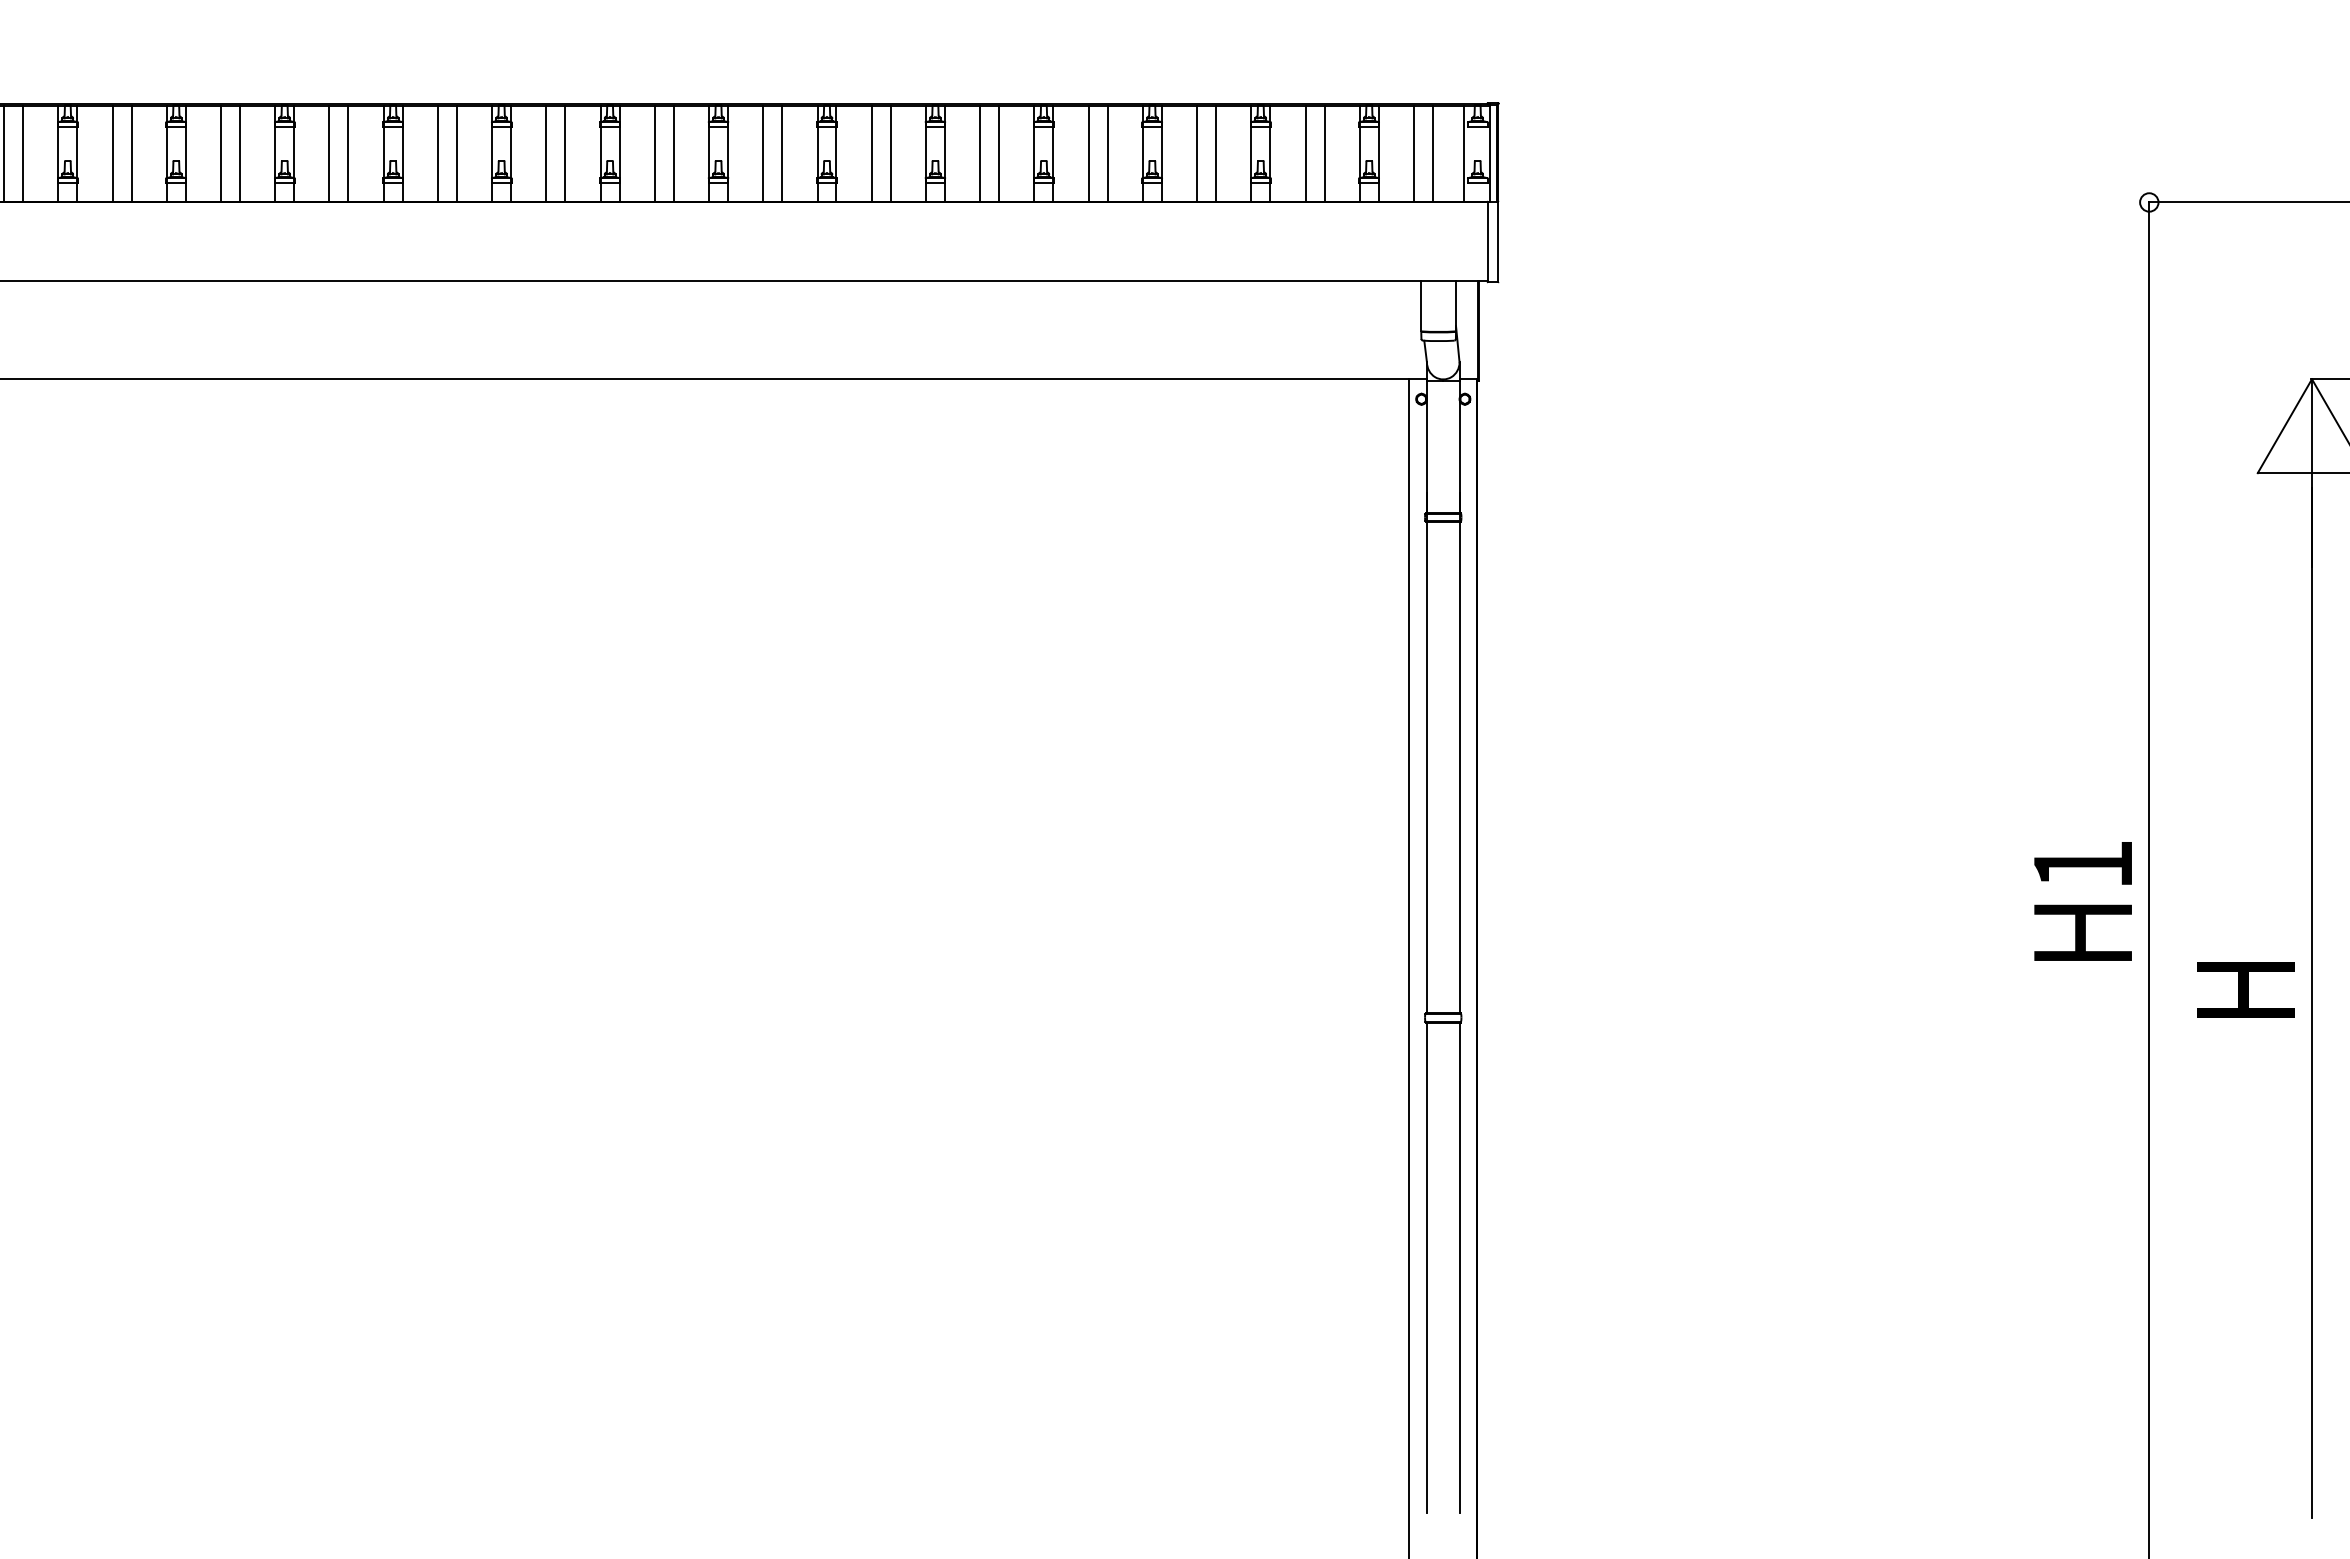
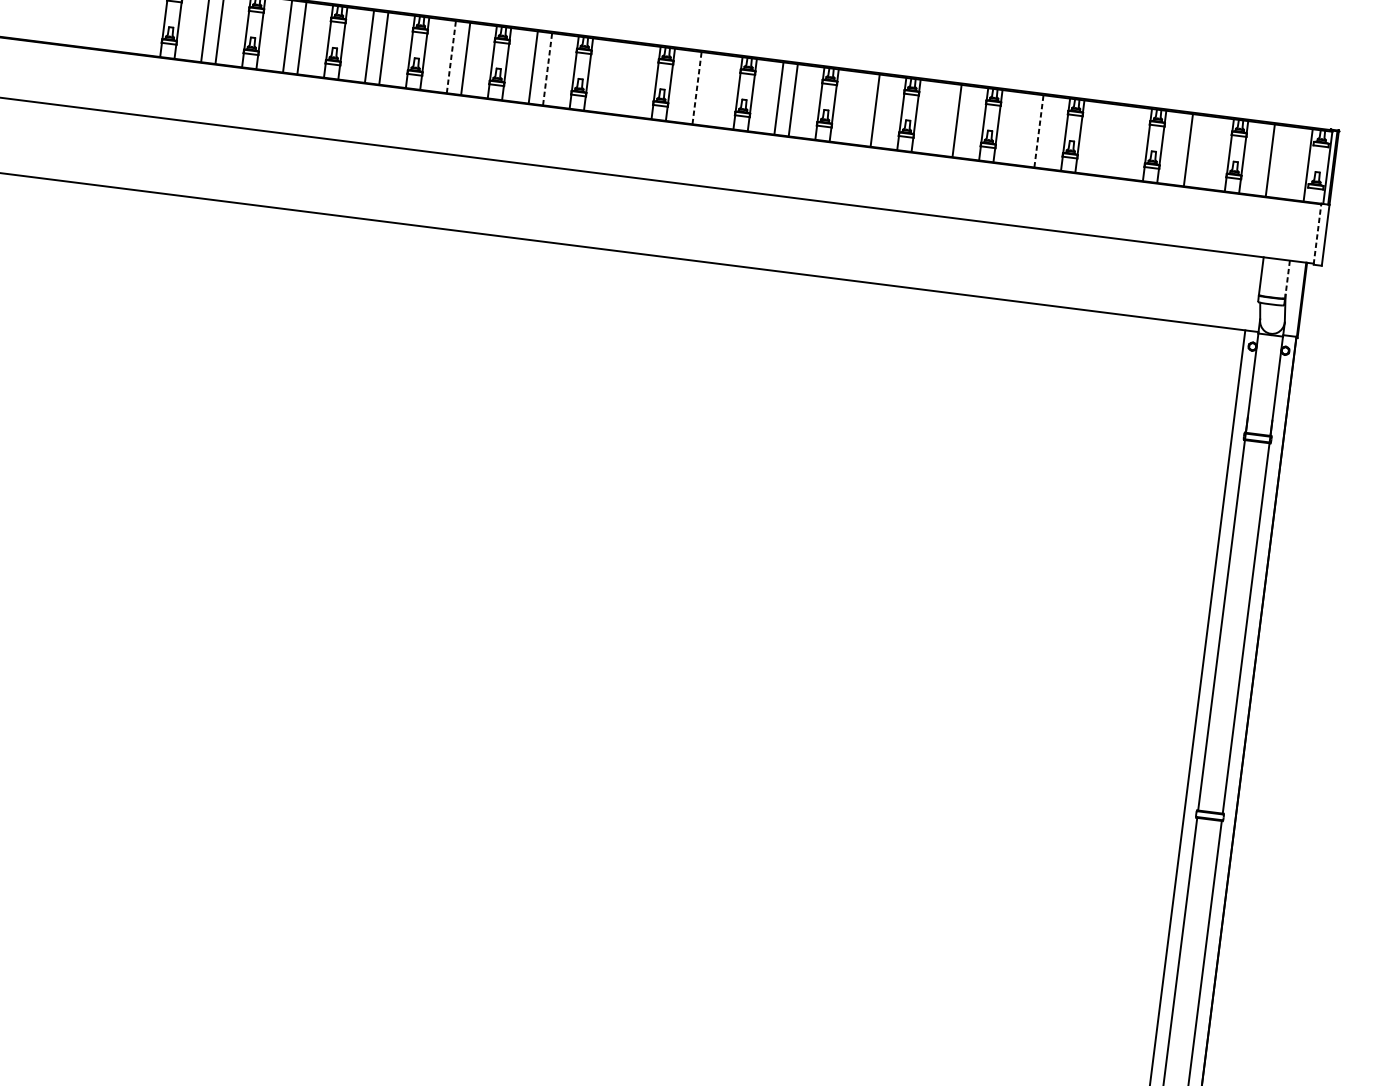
line: (329, 153) -> (451, 56), solid -> dashed
line: (456, 153) -> (547, 69), solid -> dashed
line: (546, 153) -> (615, 77), removed
line: (565, 153) -> (629, 79), removed
line: (654, 153) -> (696, 87), solid -> dashed
line: (673, 153) -> (711, 89), removed
line: (871, 153) -> (860, 108), removed
line: (980, 153) -> (942, 119), removed
line: (1088, 153) -> (1024, 129), removed
line: (1107, 153) -> (1038, 131), solid -> dashed
line: (1197, 153) -> (1106, 139), removed
line: (1216, 153) -> (1121, 141), removed
line: (1324, 153) -> (1202, 151), removed
line: (1432, 153) -> (1284, 162), removed
line: (1487, 241) -> (1317, 233), solid -> dashed
line: (1456, 306) -> (1287, 279), solid -> dashed

